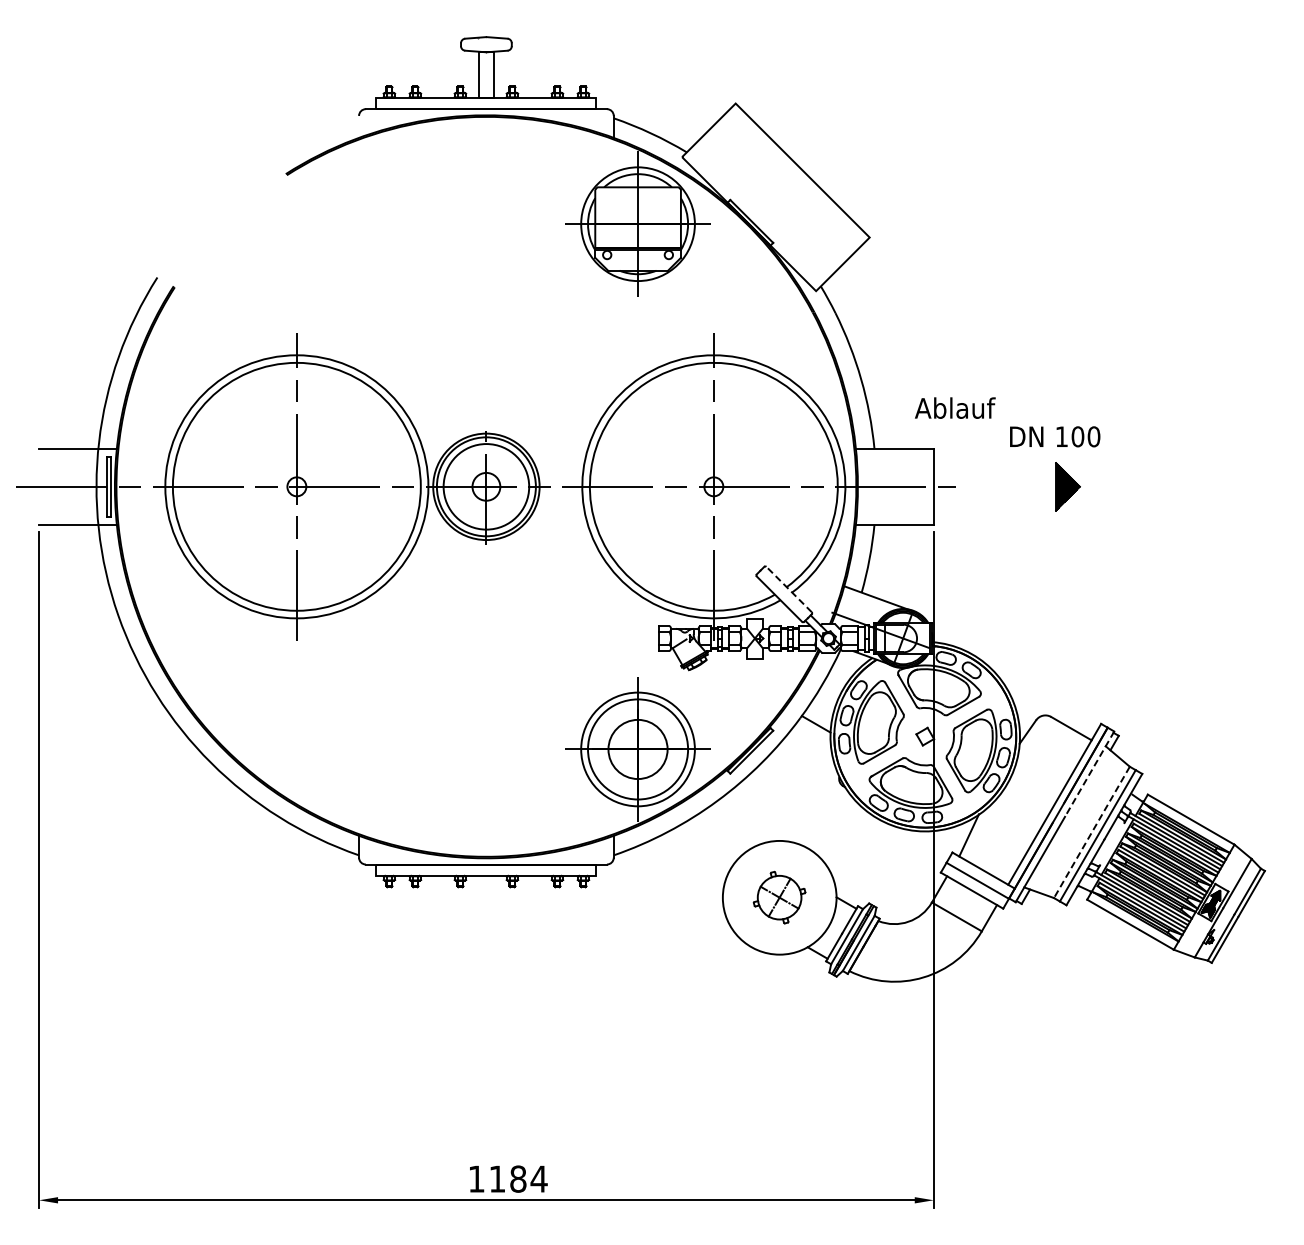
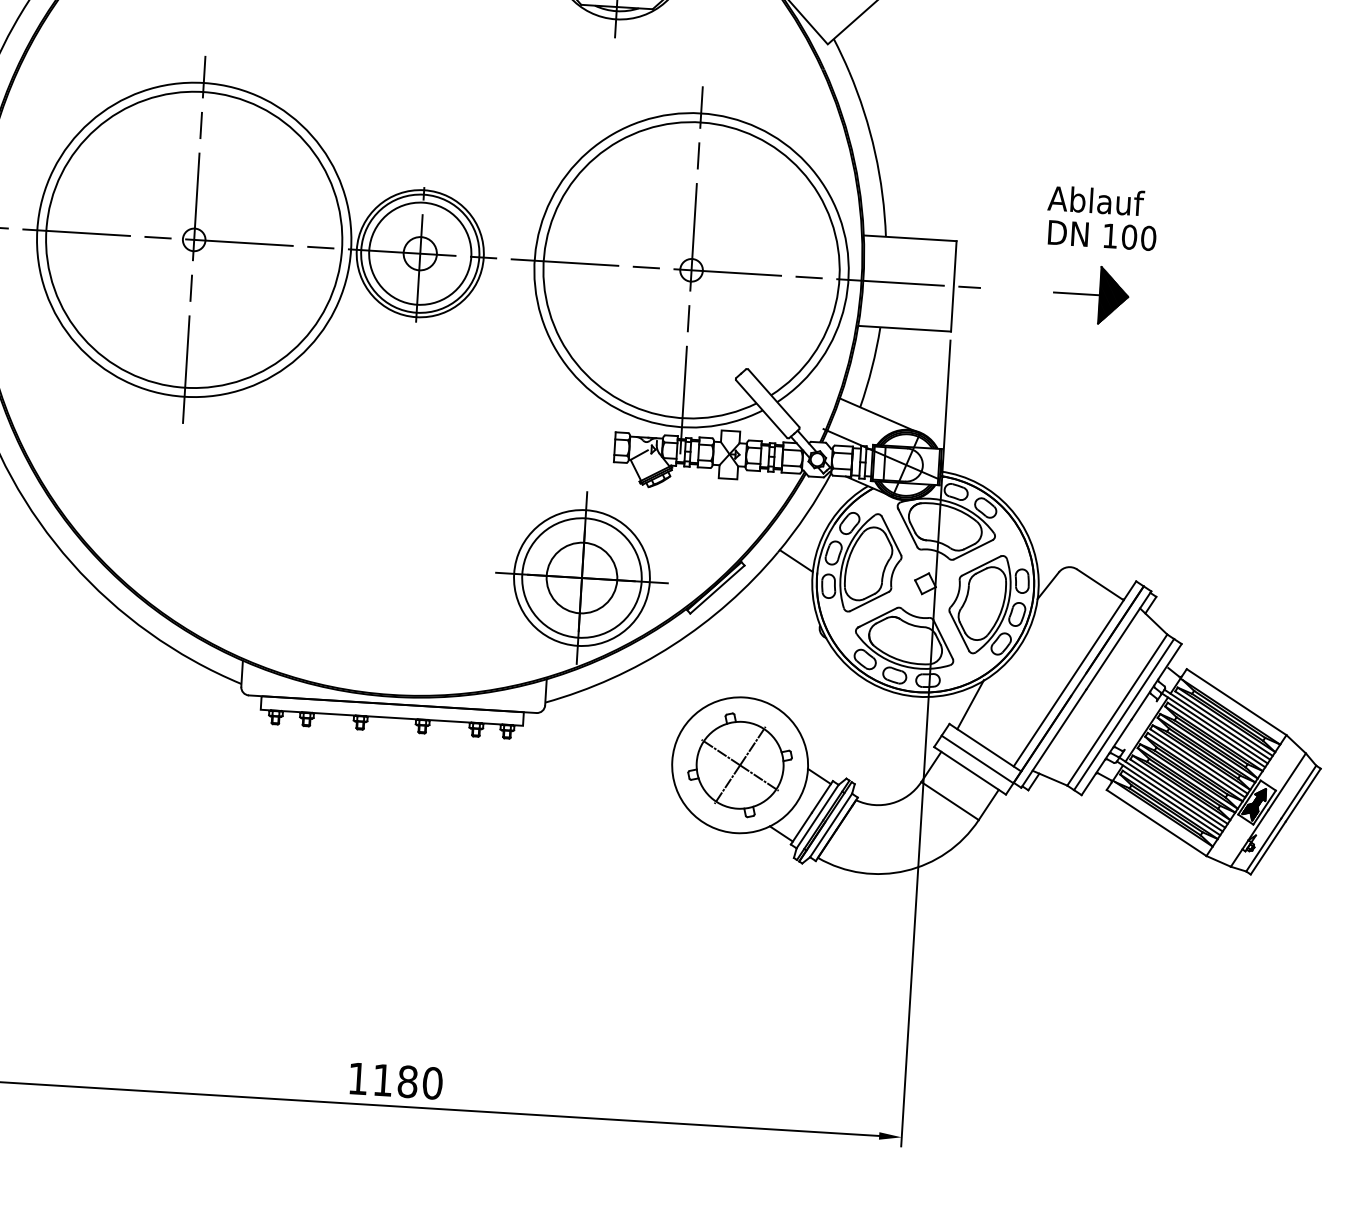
text: (955, 407) -> (1096, 200), moved
line: (1036, 486) -> (1076, 293), added
line: (788, 589) -> (773, 398), dashed -> solid
line: (1089, 774) -> (1118, 640), dashed -> solid
line: (1091, 832) -> (1116, 710), dashed -> solid
part: (779, 897) -> (739, 764), size x1.67
text: (538, 1178) -> (431, 1082), 1184 -> 1180

